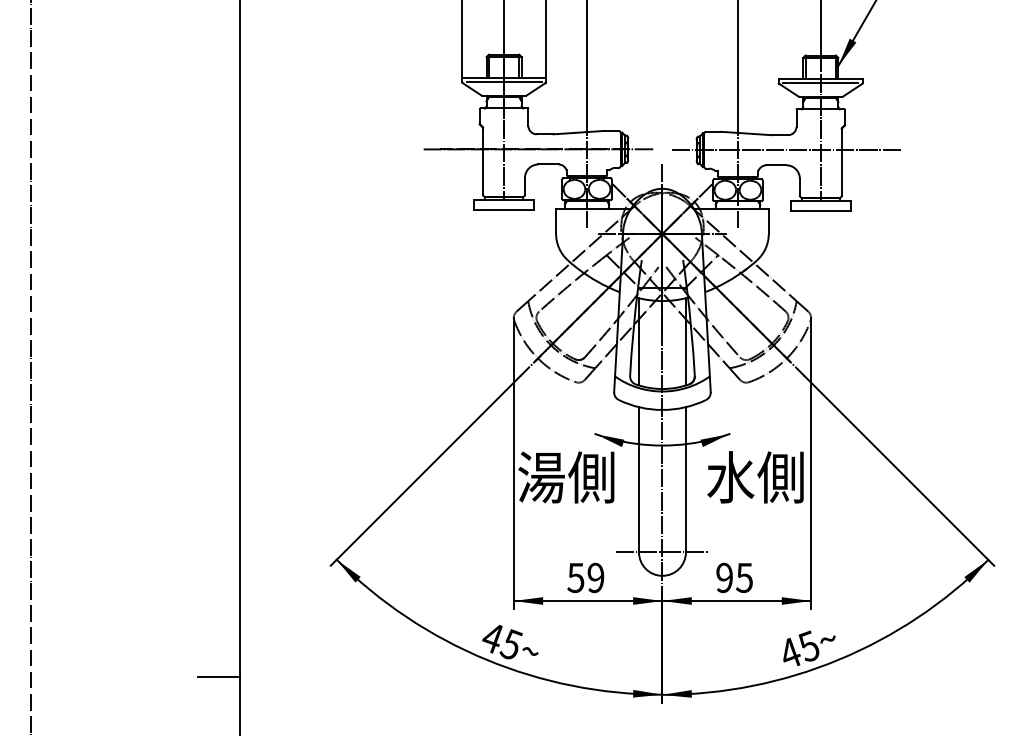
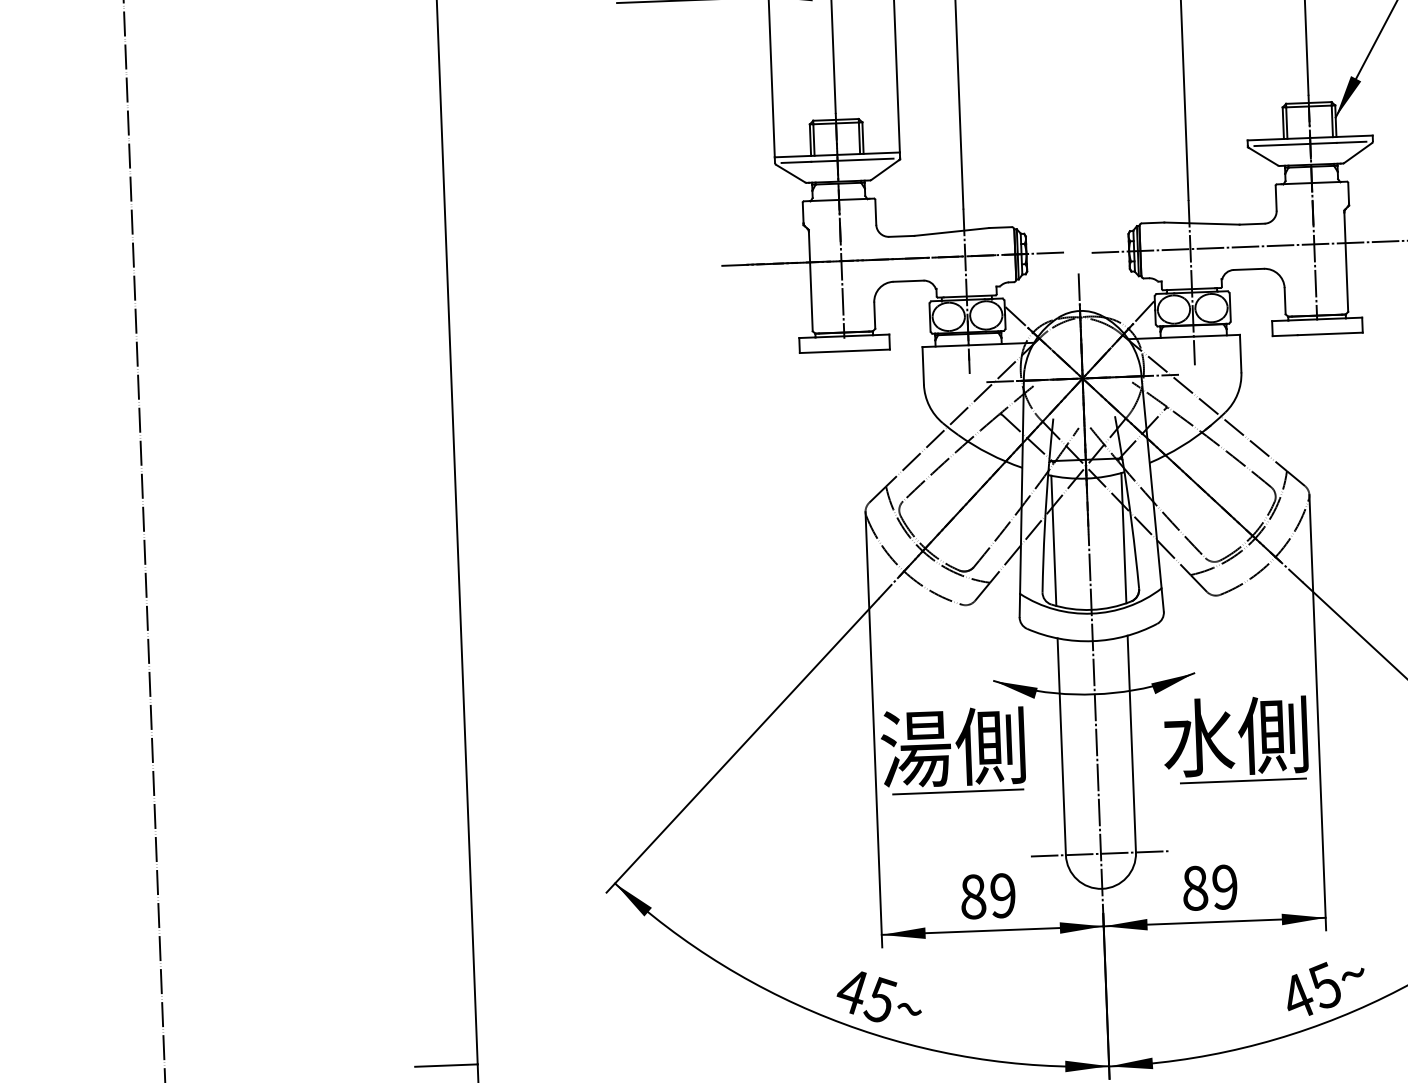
line: (568, 507) -> (958, 792), added
line: (759, 507) -> (1243, 781), added
text: (575, 577) -> (972, 896), 59 -> 89
text: (734, 577) -> (1209, 887), 95 -> 89

